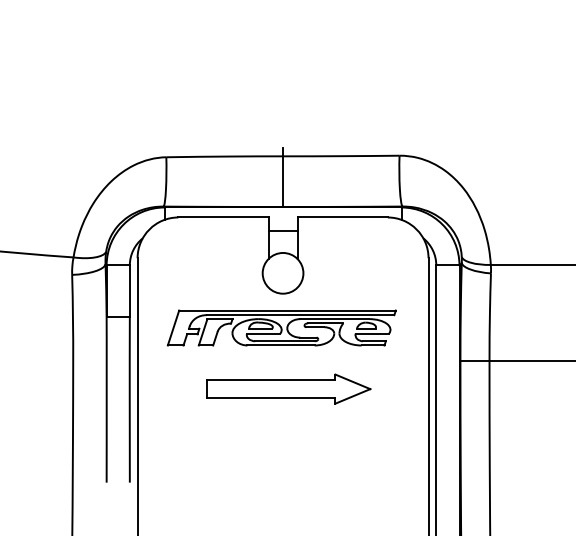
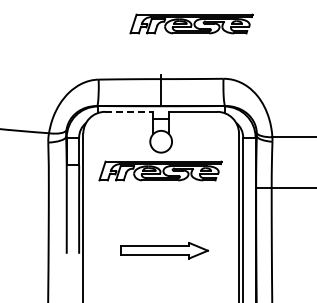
part: (339, 52) -> (191, 23), added
line: (223, 216) -> (129, 111), solid -> dashed
part: (289, 388) -> (164, 250), moved

